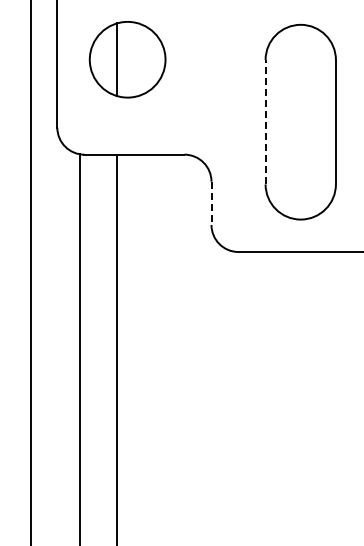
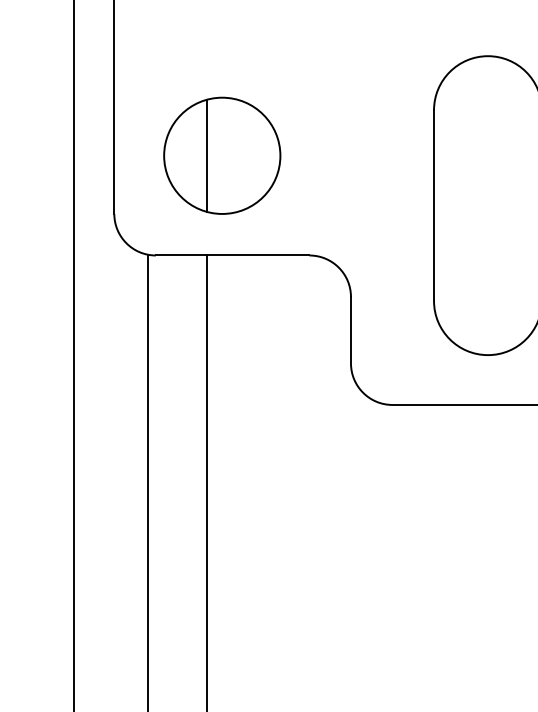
part: (127, 59) -> (222, 155), moved
line: (265, 121) -> (433, 204), dashed -> solid
line: (211, 203) -> (350, 330), dashed -> solid

